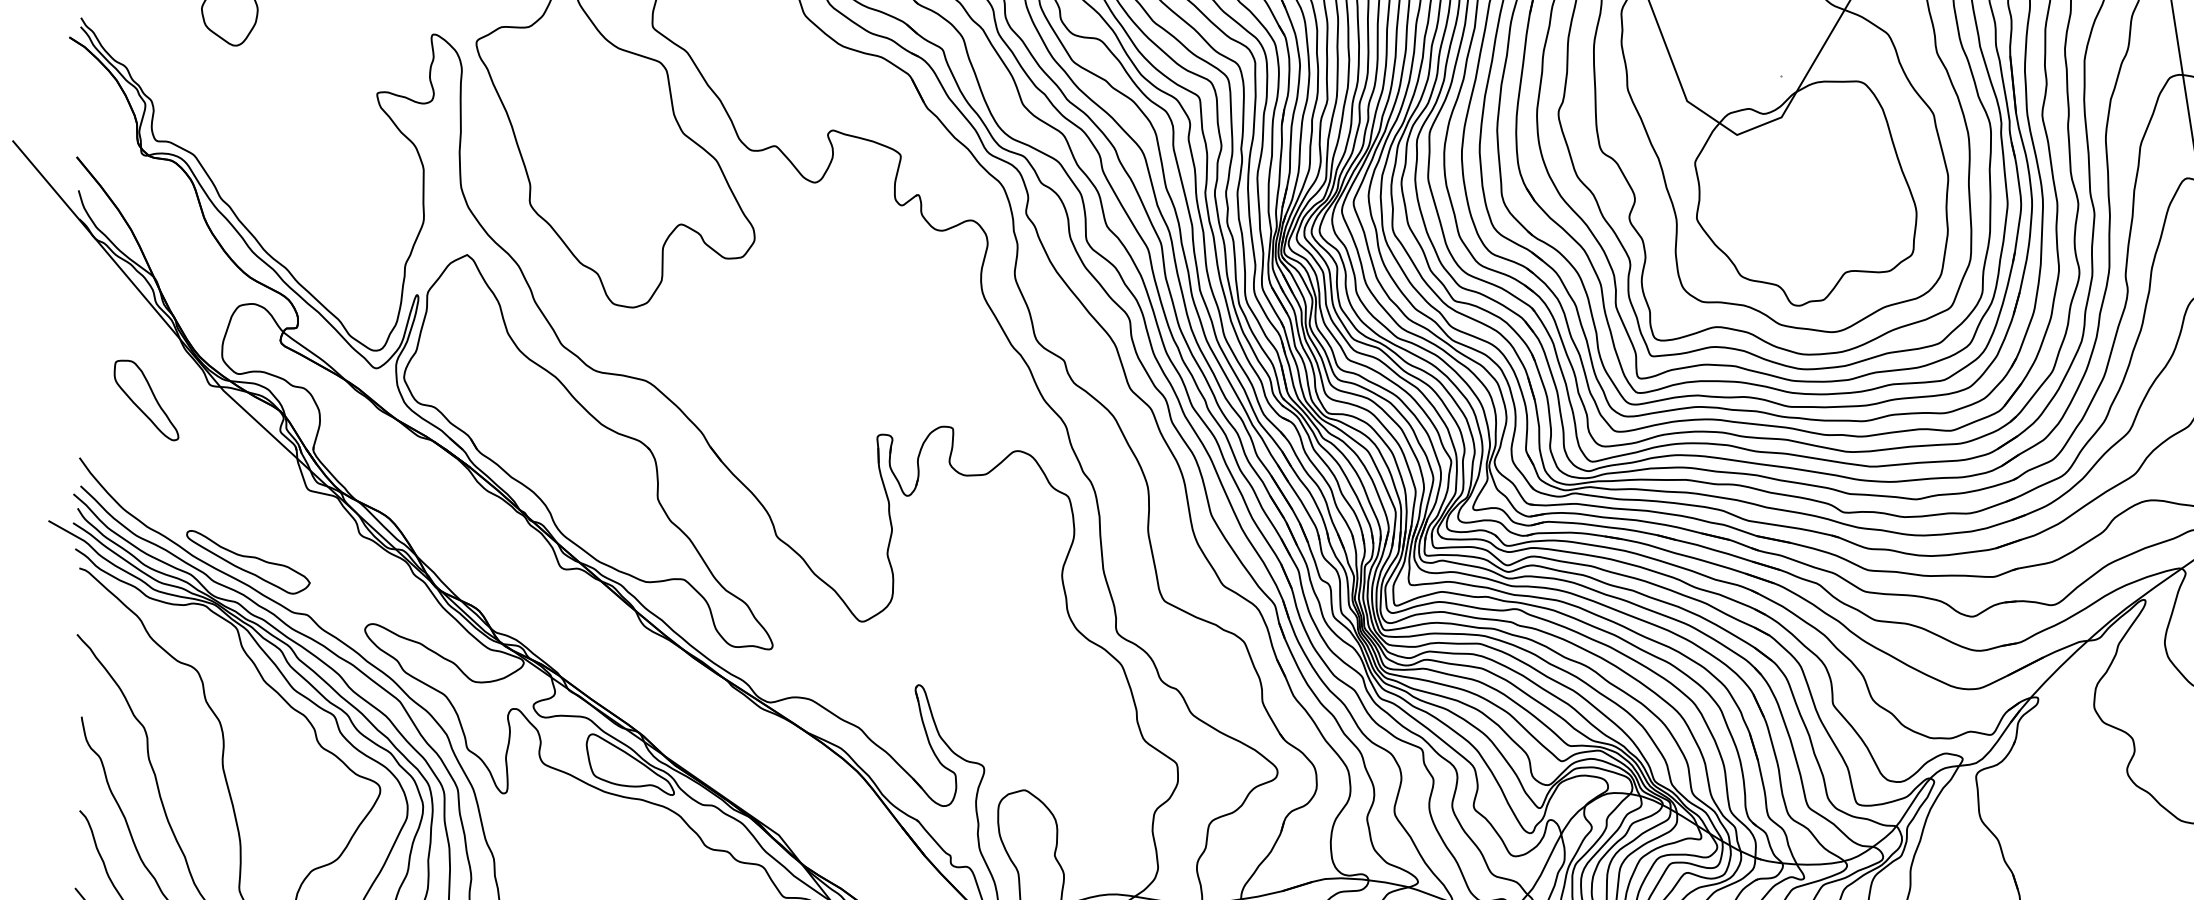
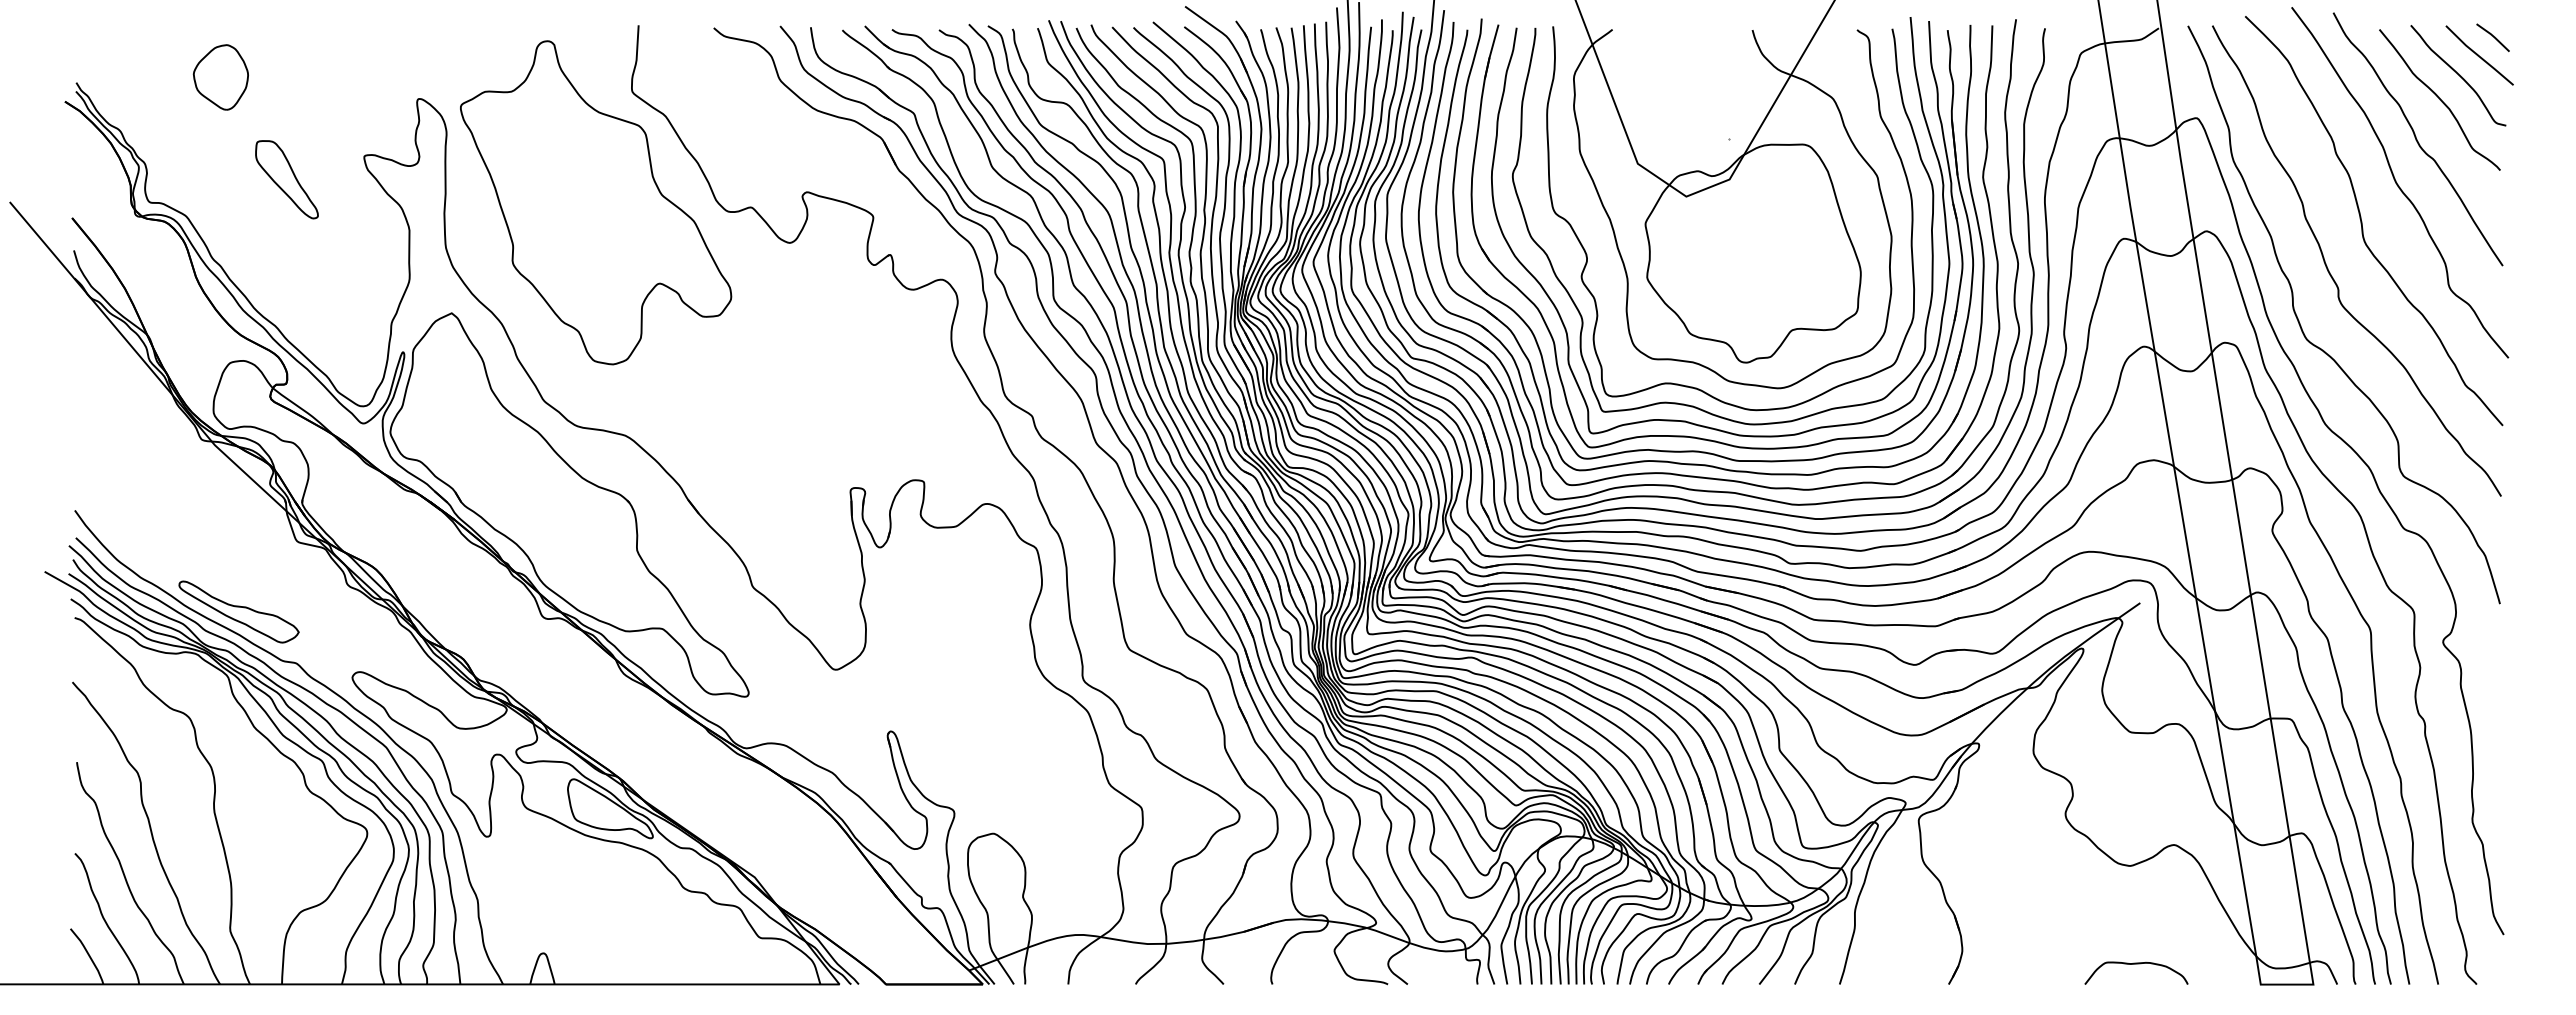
part: (146, 400) -> (286, 179), moved

